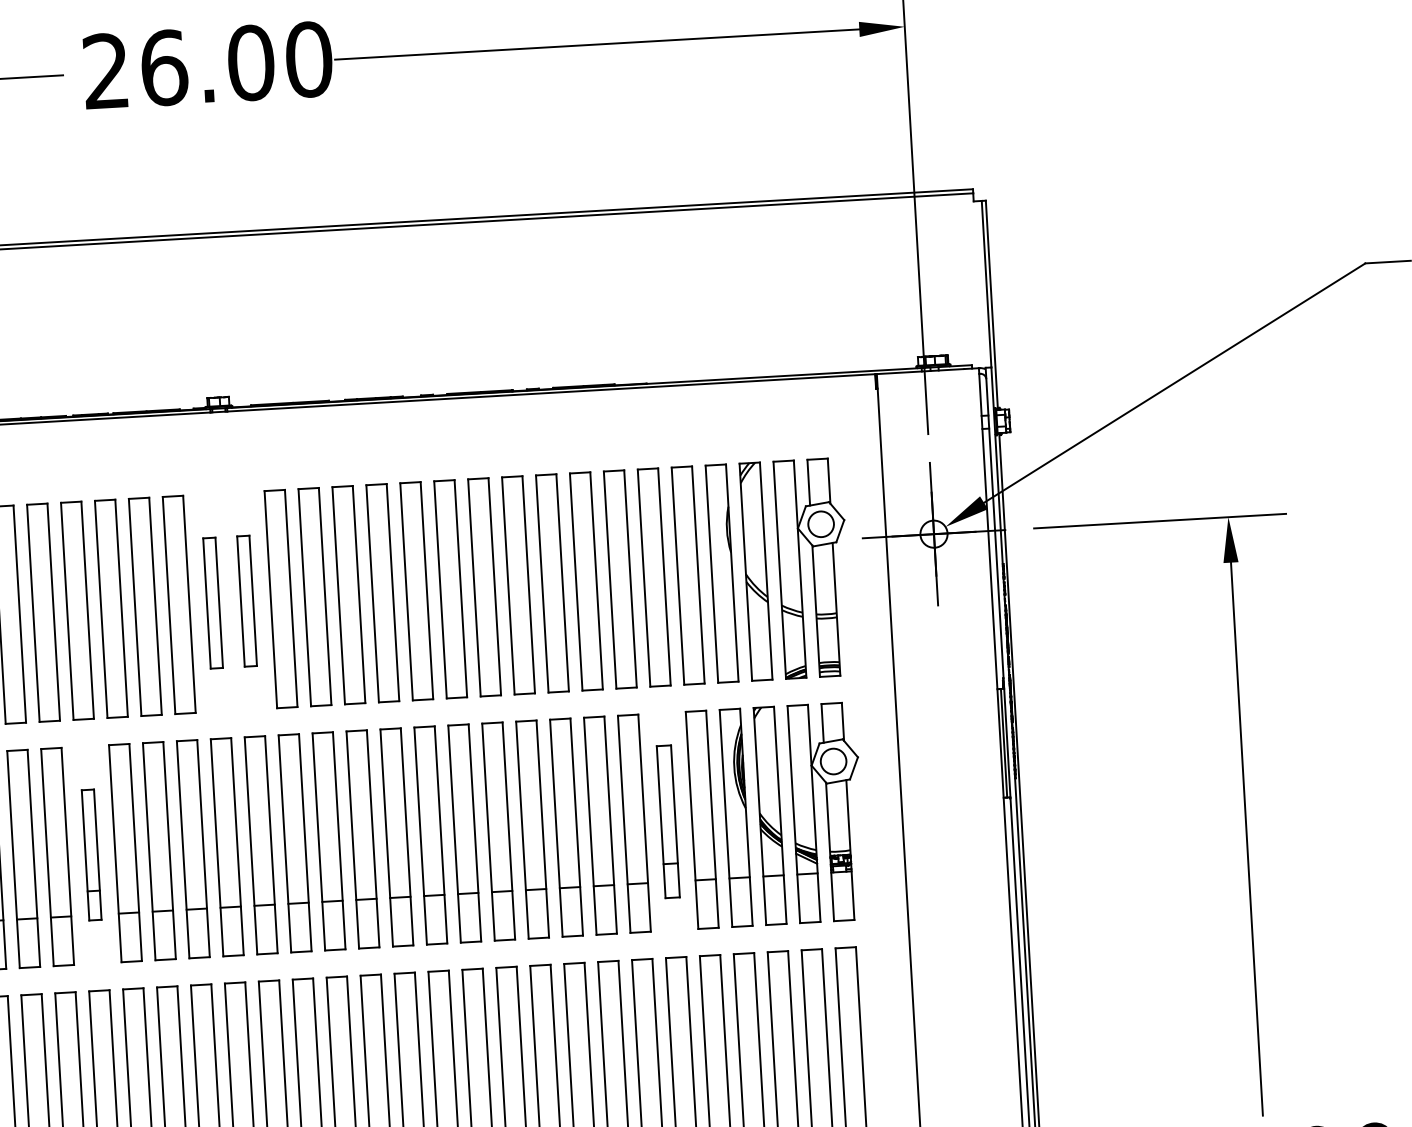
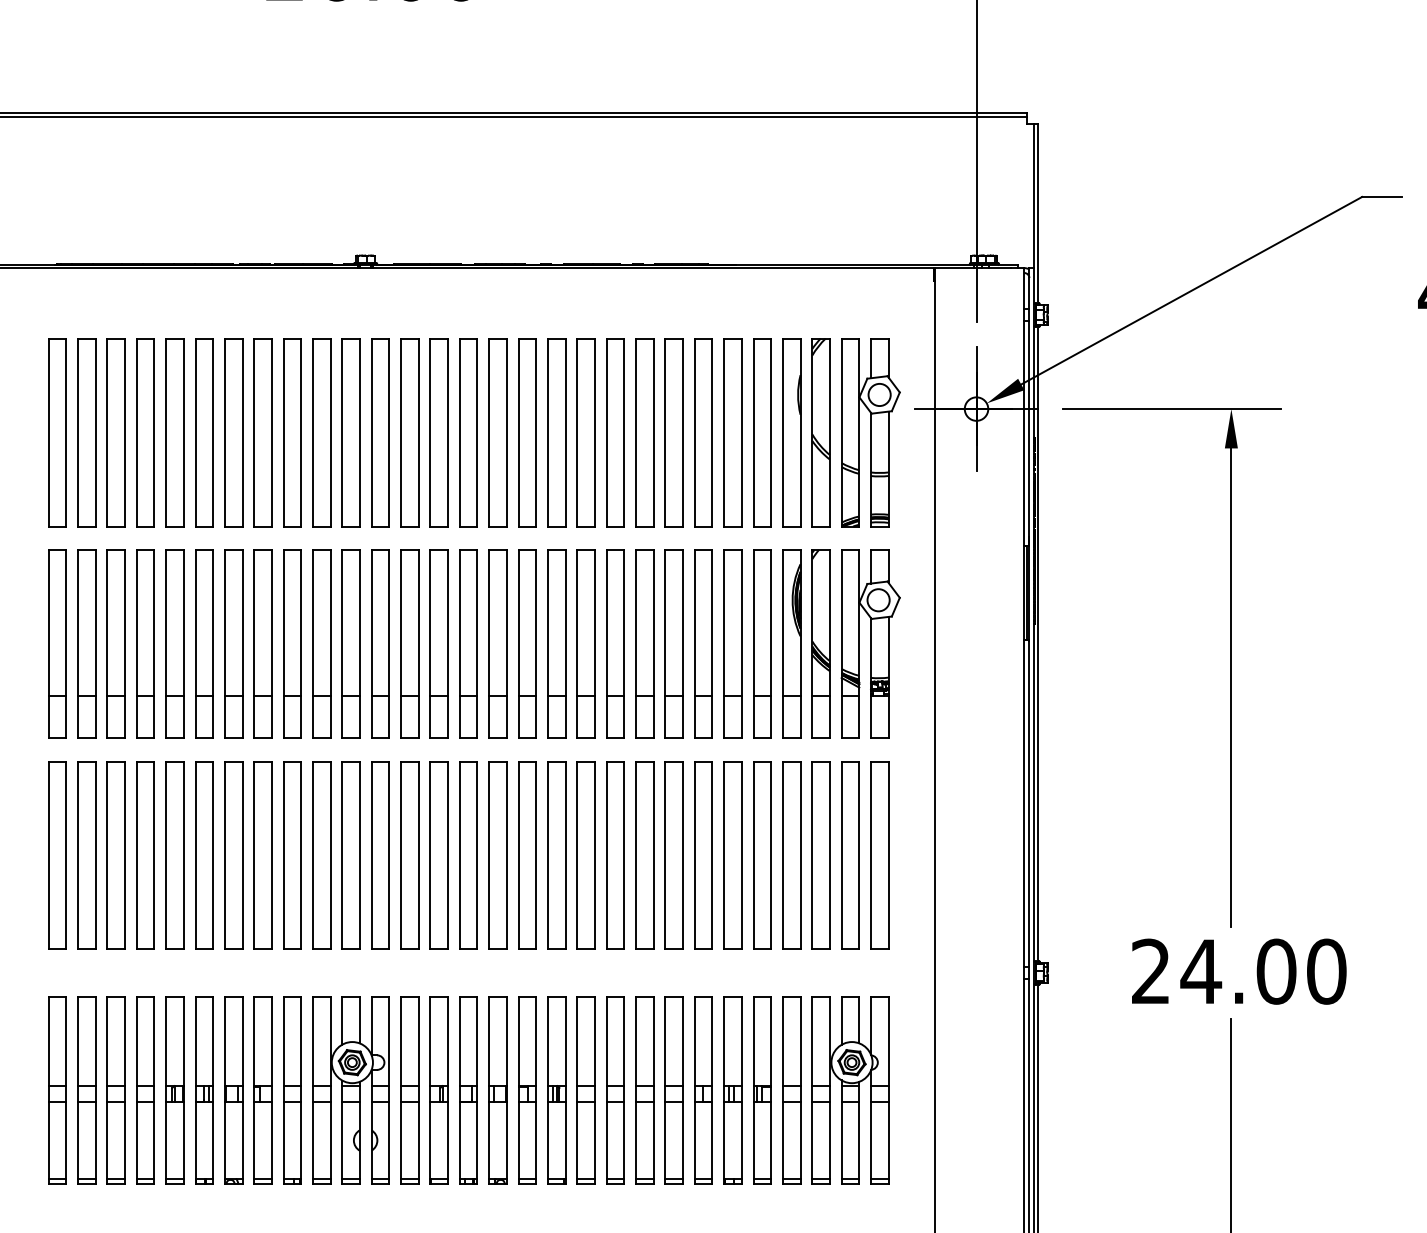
part: (247, 600) -> (380, 432), size x1.67
part: (212, 602) -> (350, 432), size x1.67
part: (667, 821) -> (732, 643), size x1.43
part: (91, 854) -> (233, 643), size x1.67

